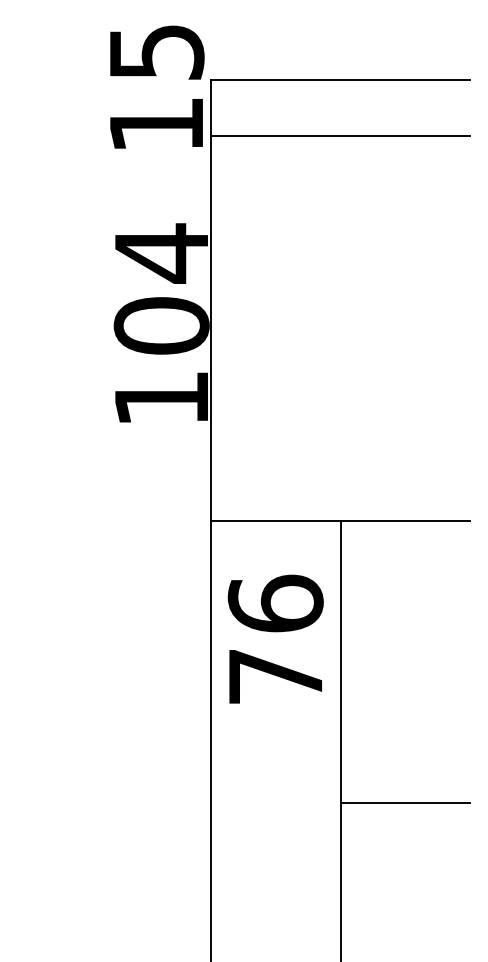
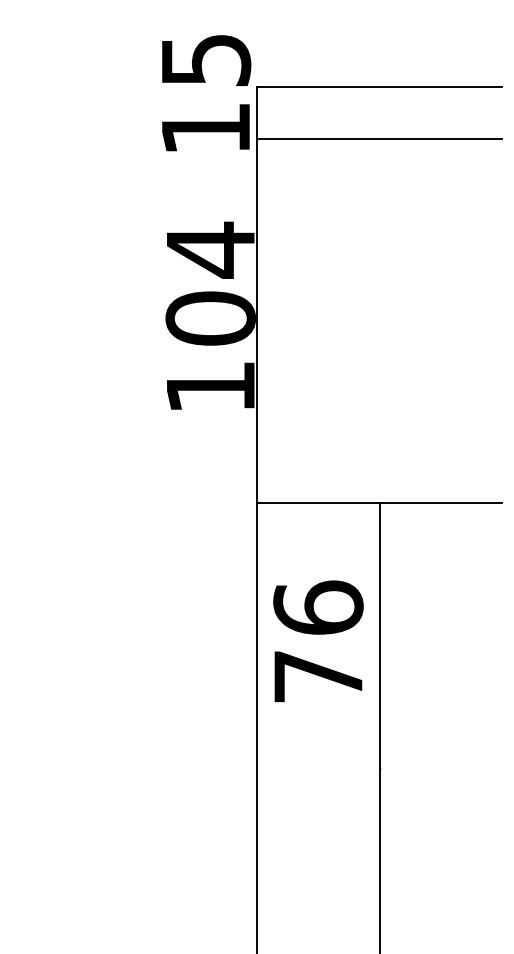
text: (275, 639) -> (318, 641), moved
line: (405, 802) -> (440, 768), removed

